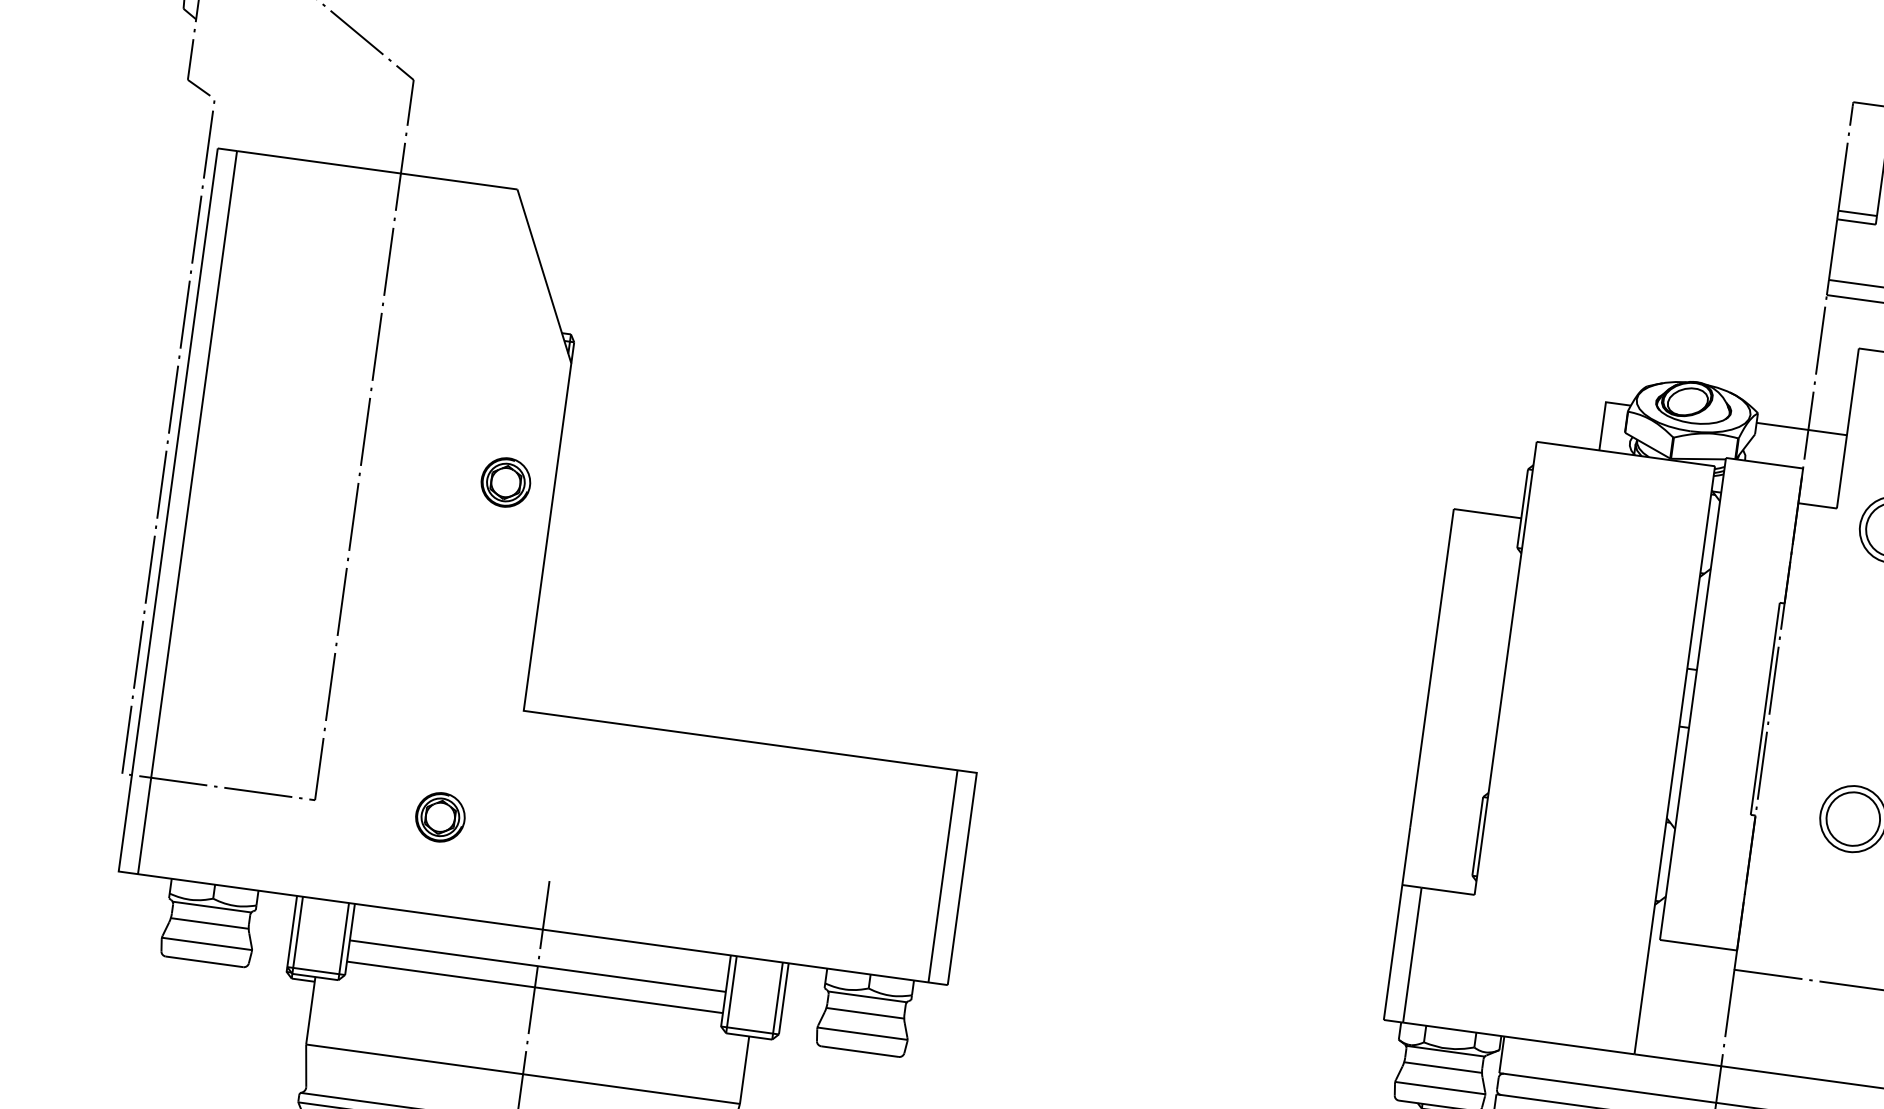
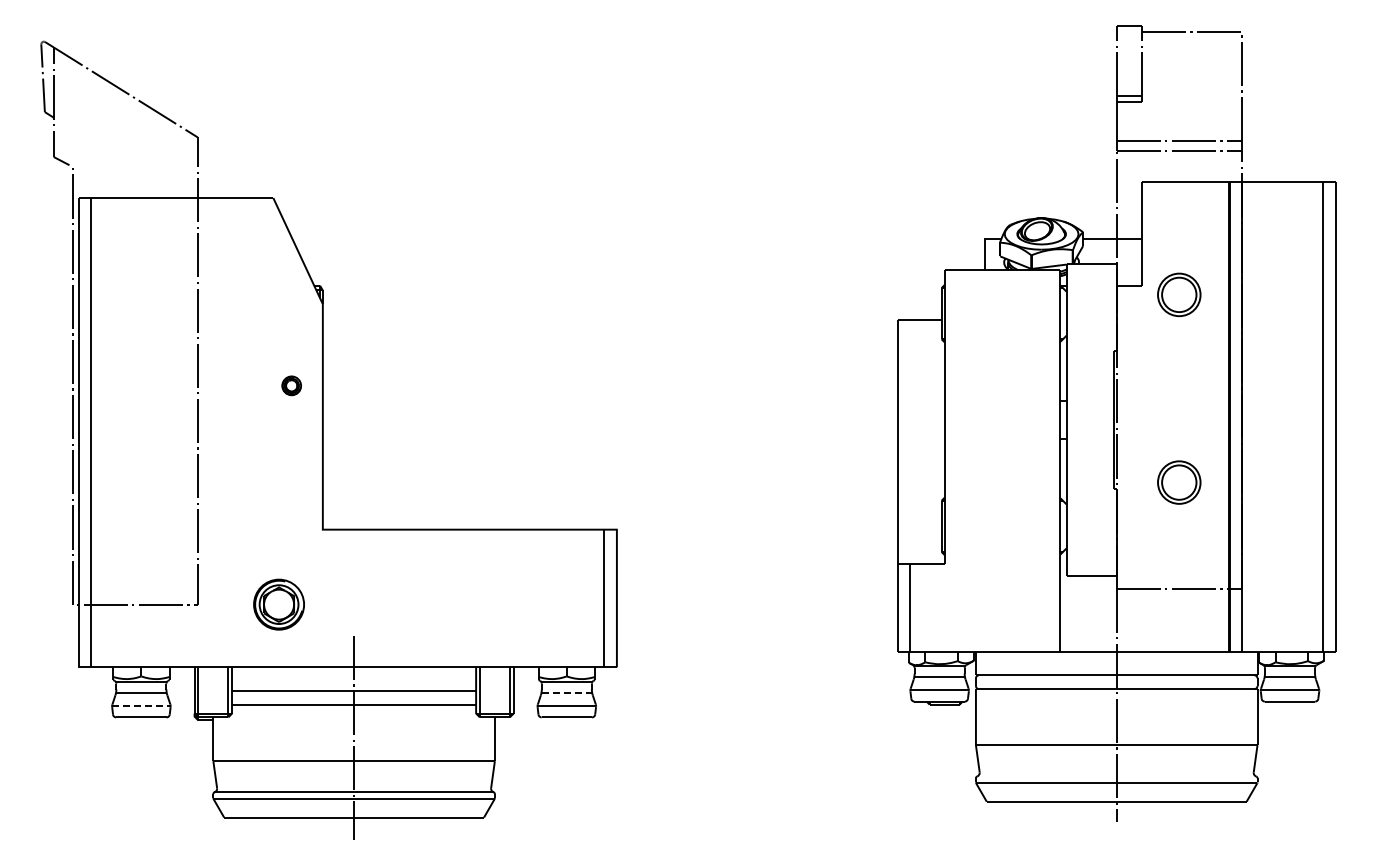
part: (505, 482) -> (291, 385), size x0.6
part: (439, 816) -> (278, 604), size x1.6
line: (207, 943) -> (141, 705), solid -> dashed
line: (866, 1013) -> (567, 692), solid -> dashed

